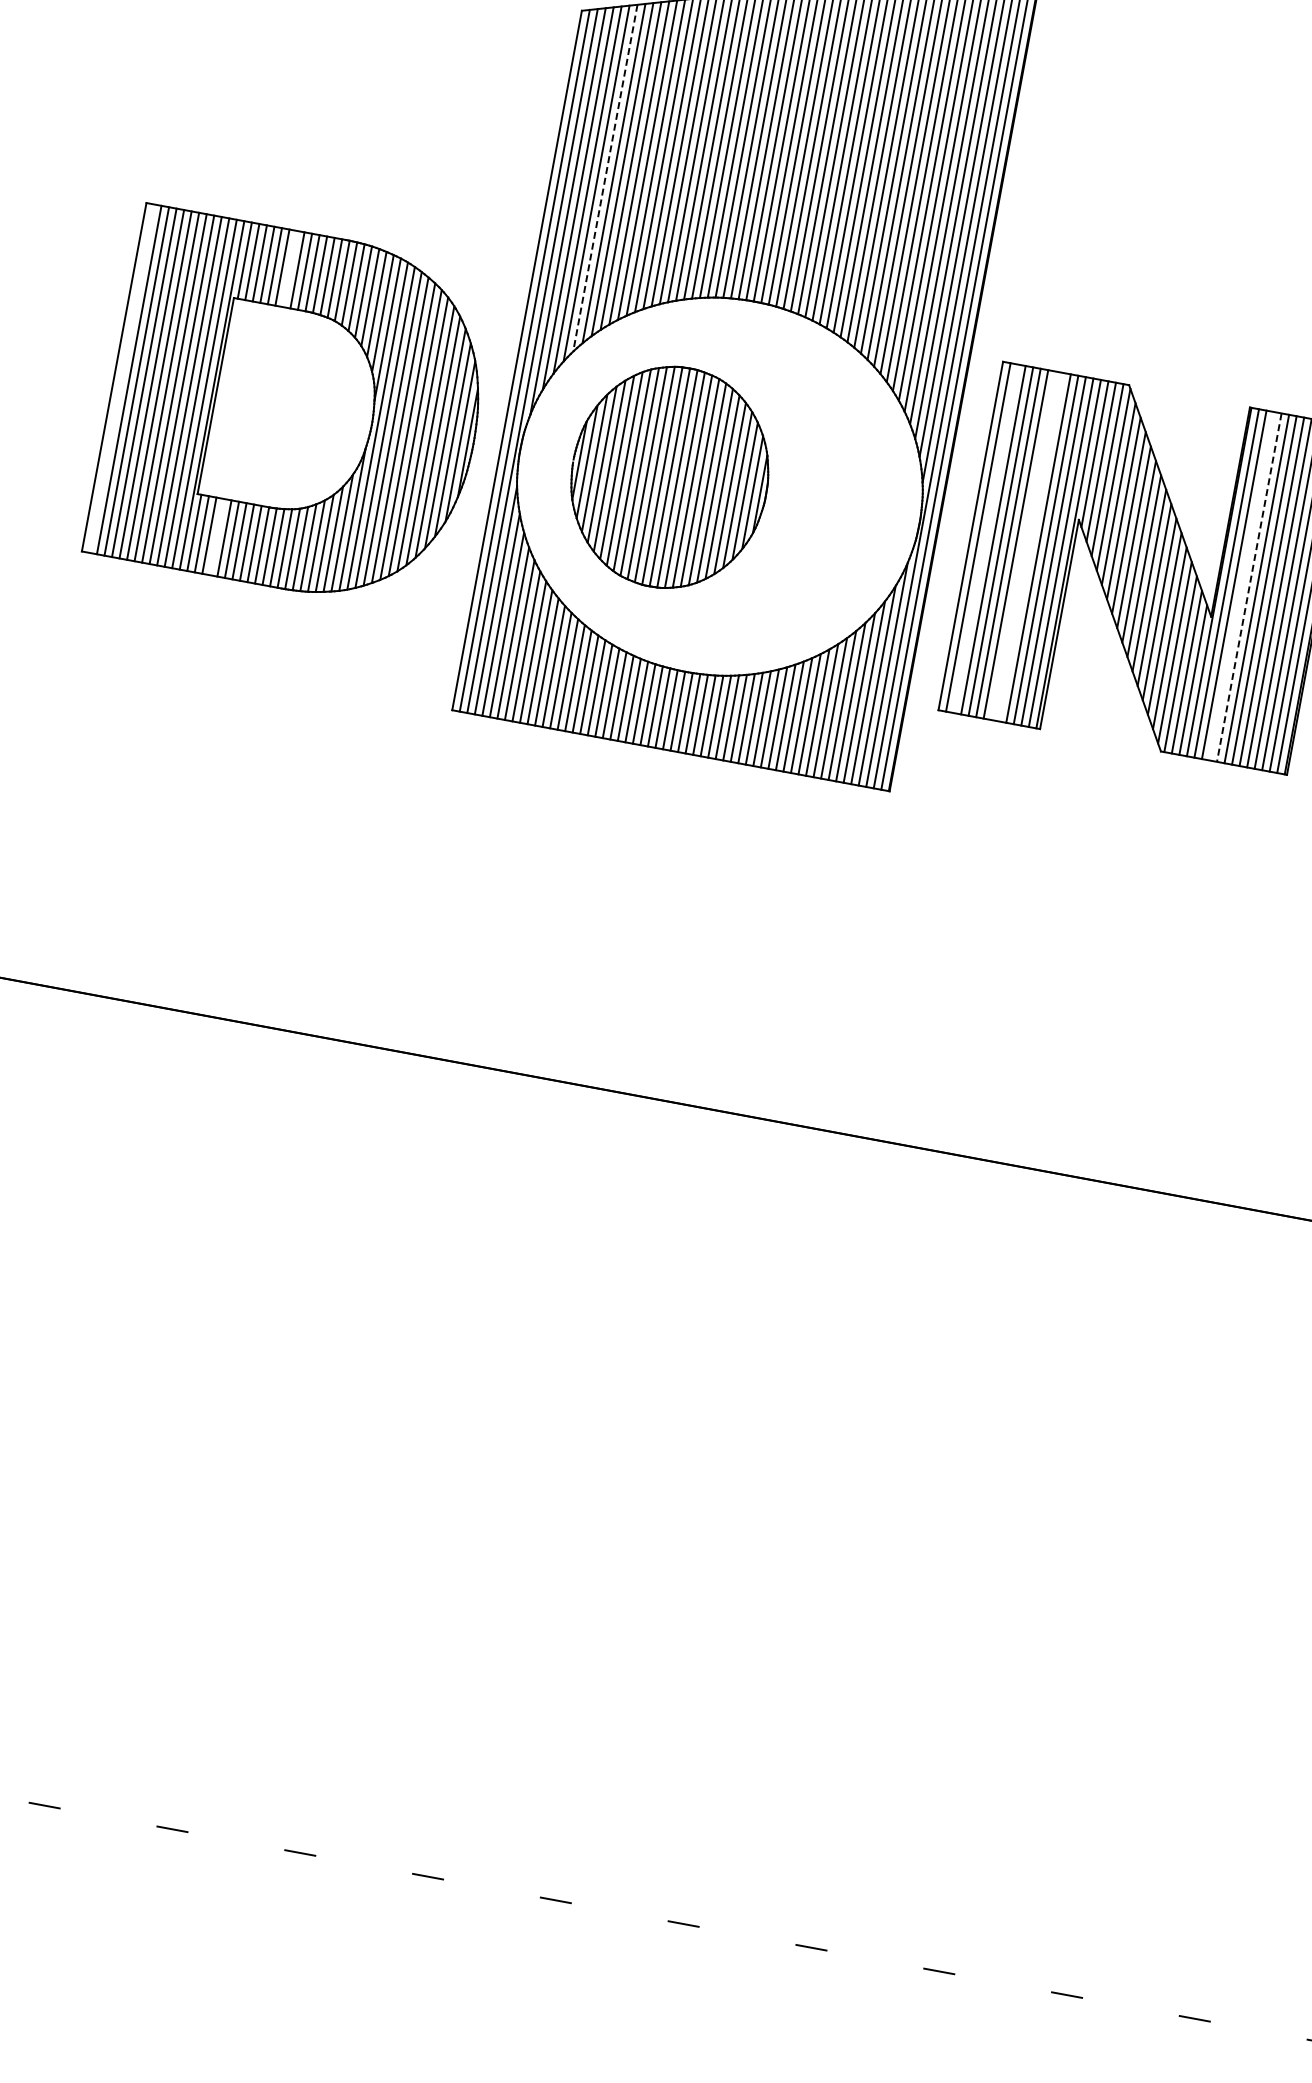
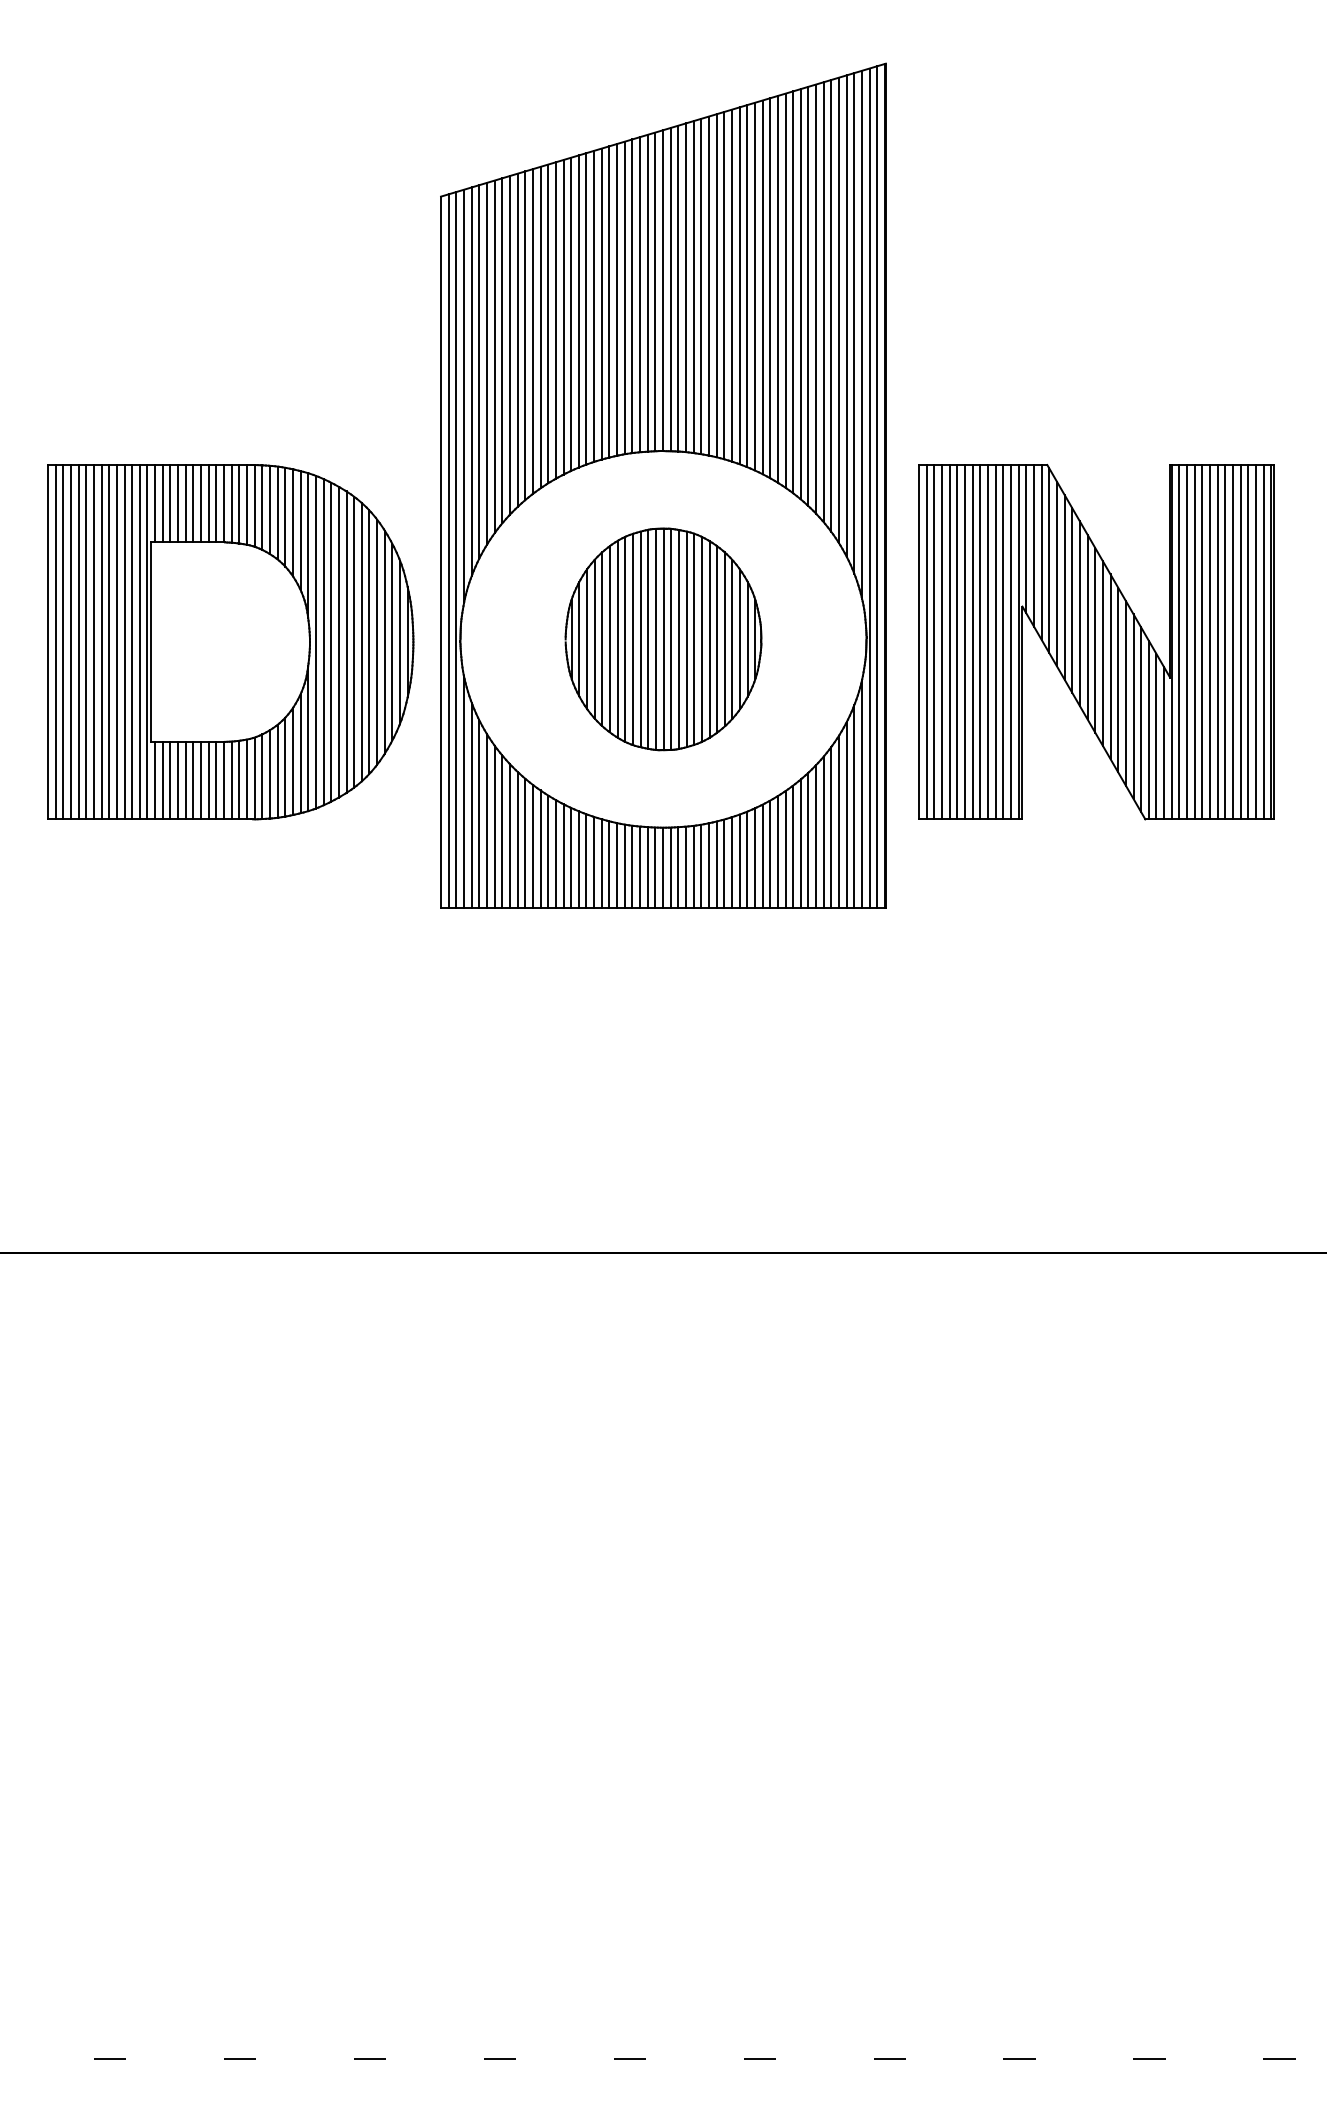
line: (605, 178) -> (494, 357), dashed -> solid
line: (290, 268) -> (201, 503), added
line: (121, 378) -> (55, 642), added
part: (669, 477) -> (663, 639), moved
line: (217, 537) -> (178, 780), added
line: (985, 539) -> (934, 642), added
line: (1023, 546) -> (972, 642), added
line: (1031, 547) -> (980, 642), added
line: (1241, 586) -> (1194, 642), added
line: (1249, 587) -> (1202, 642), dashed -> solid

